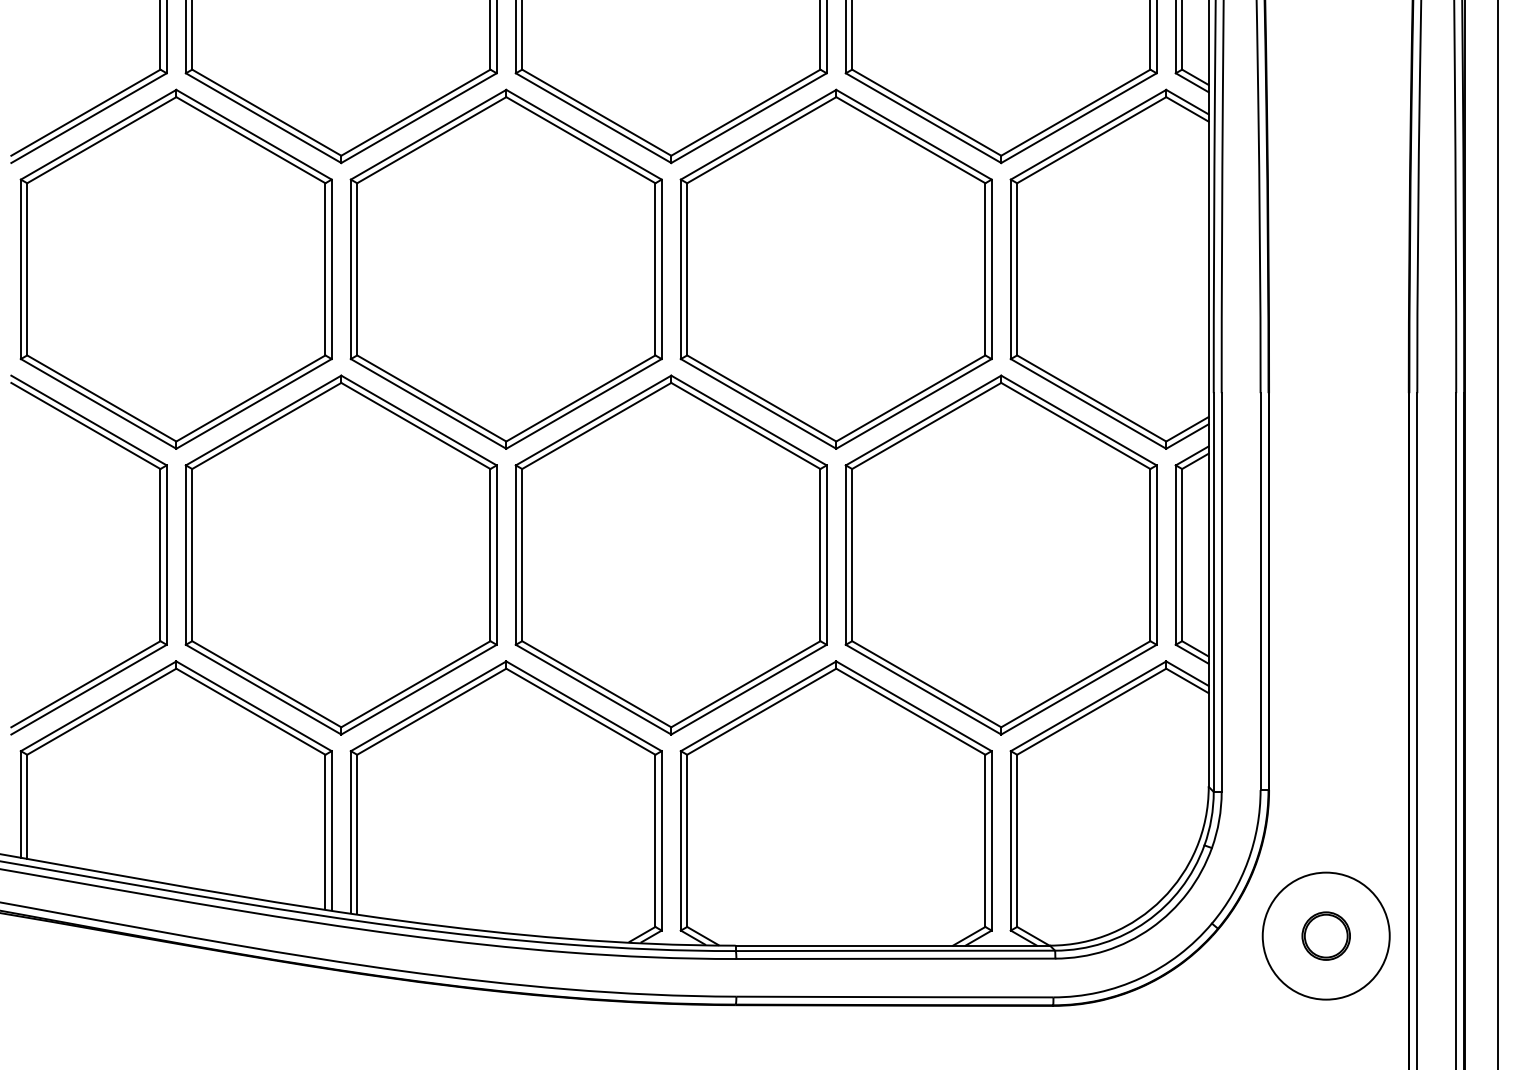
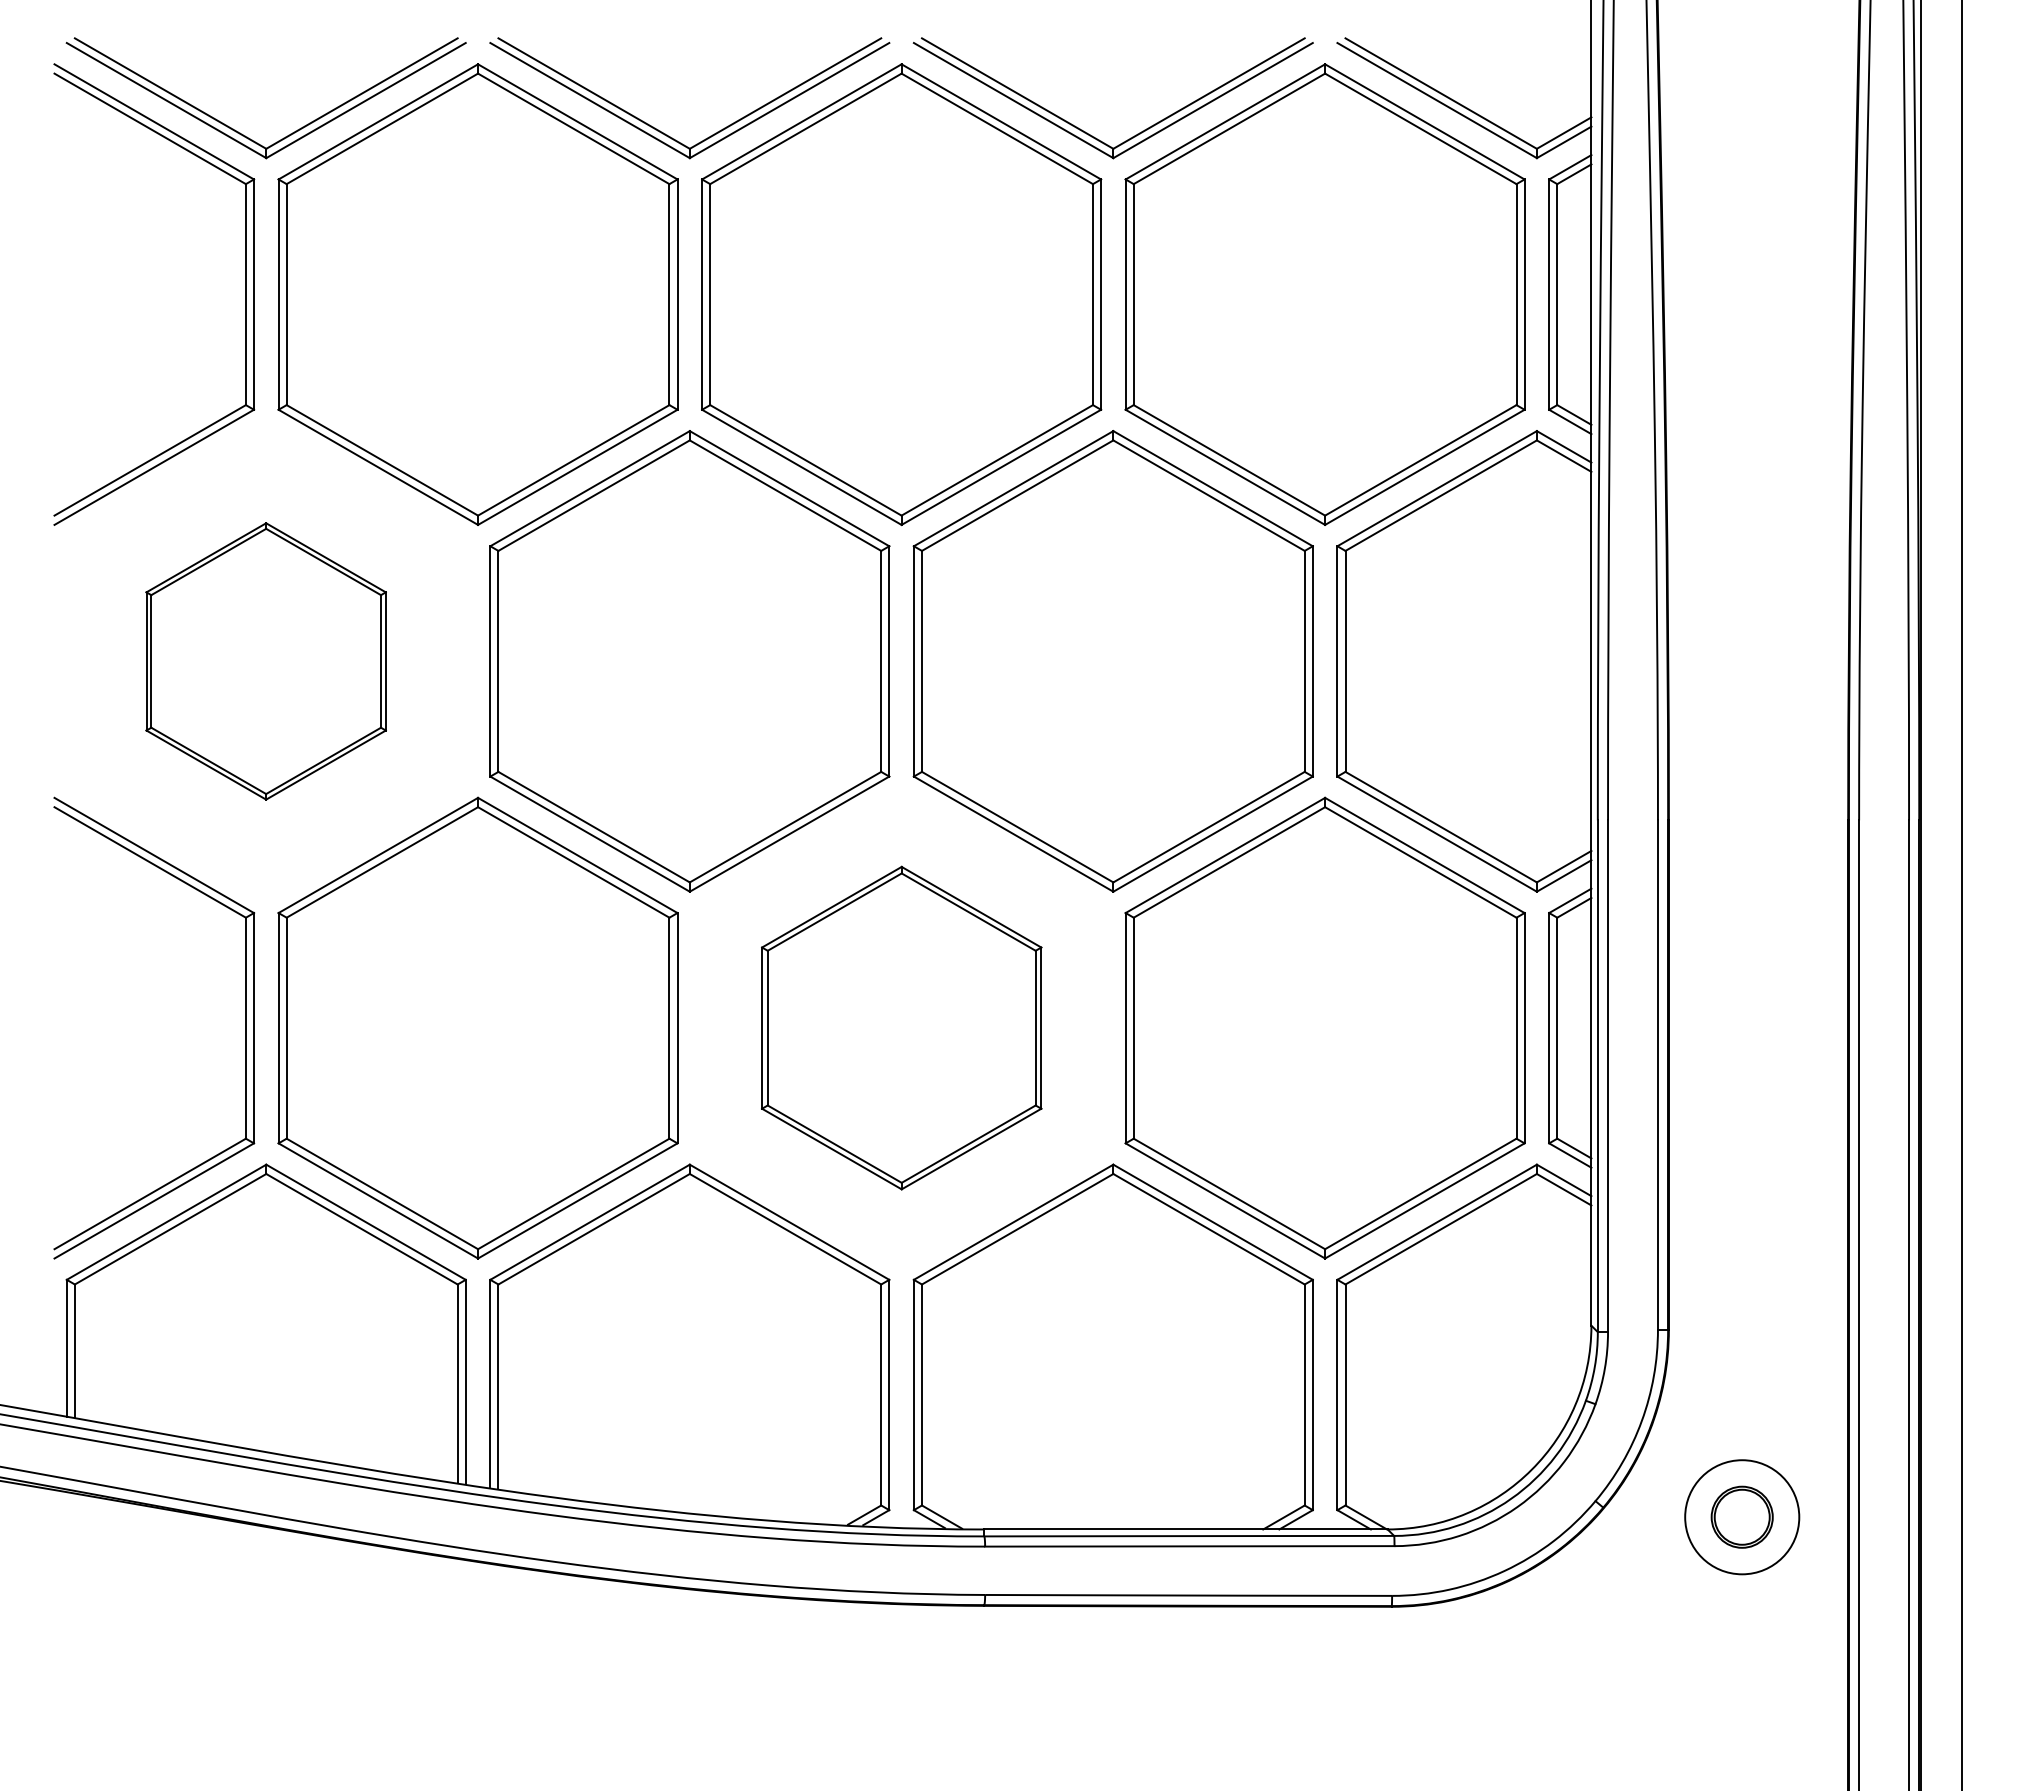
part: (175, 269) -> (265, 661), size x0.6
part: (671, 554) -> (901, 1027), size x0.7
circle: (1325, 935) -> (1741, 1516), size x0.7

